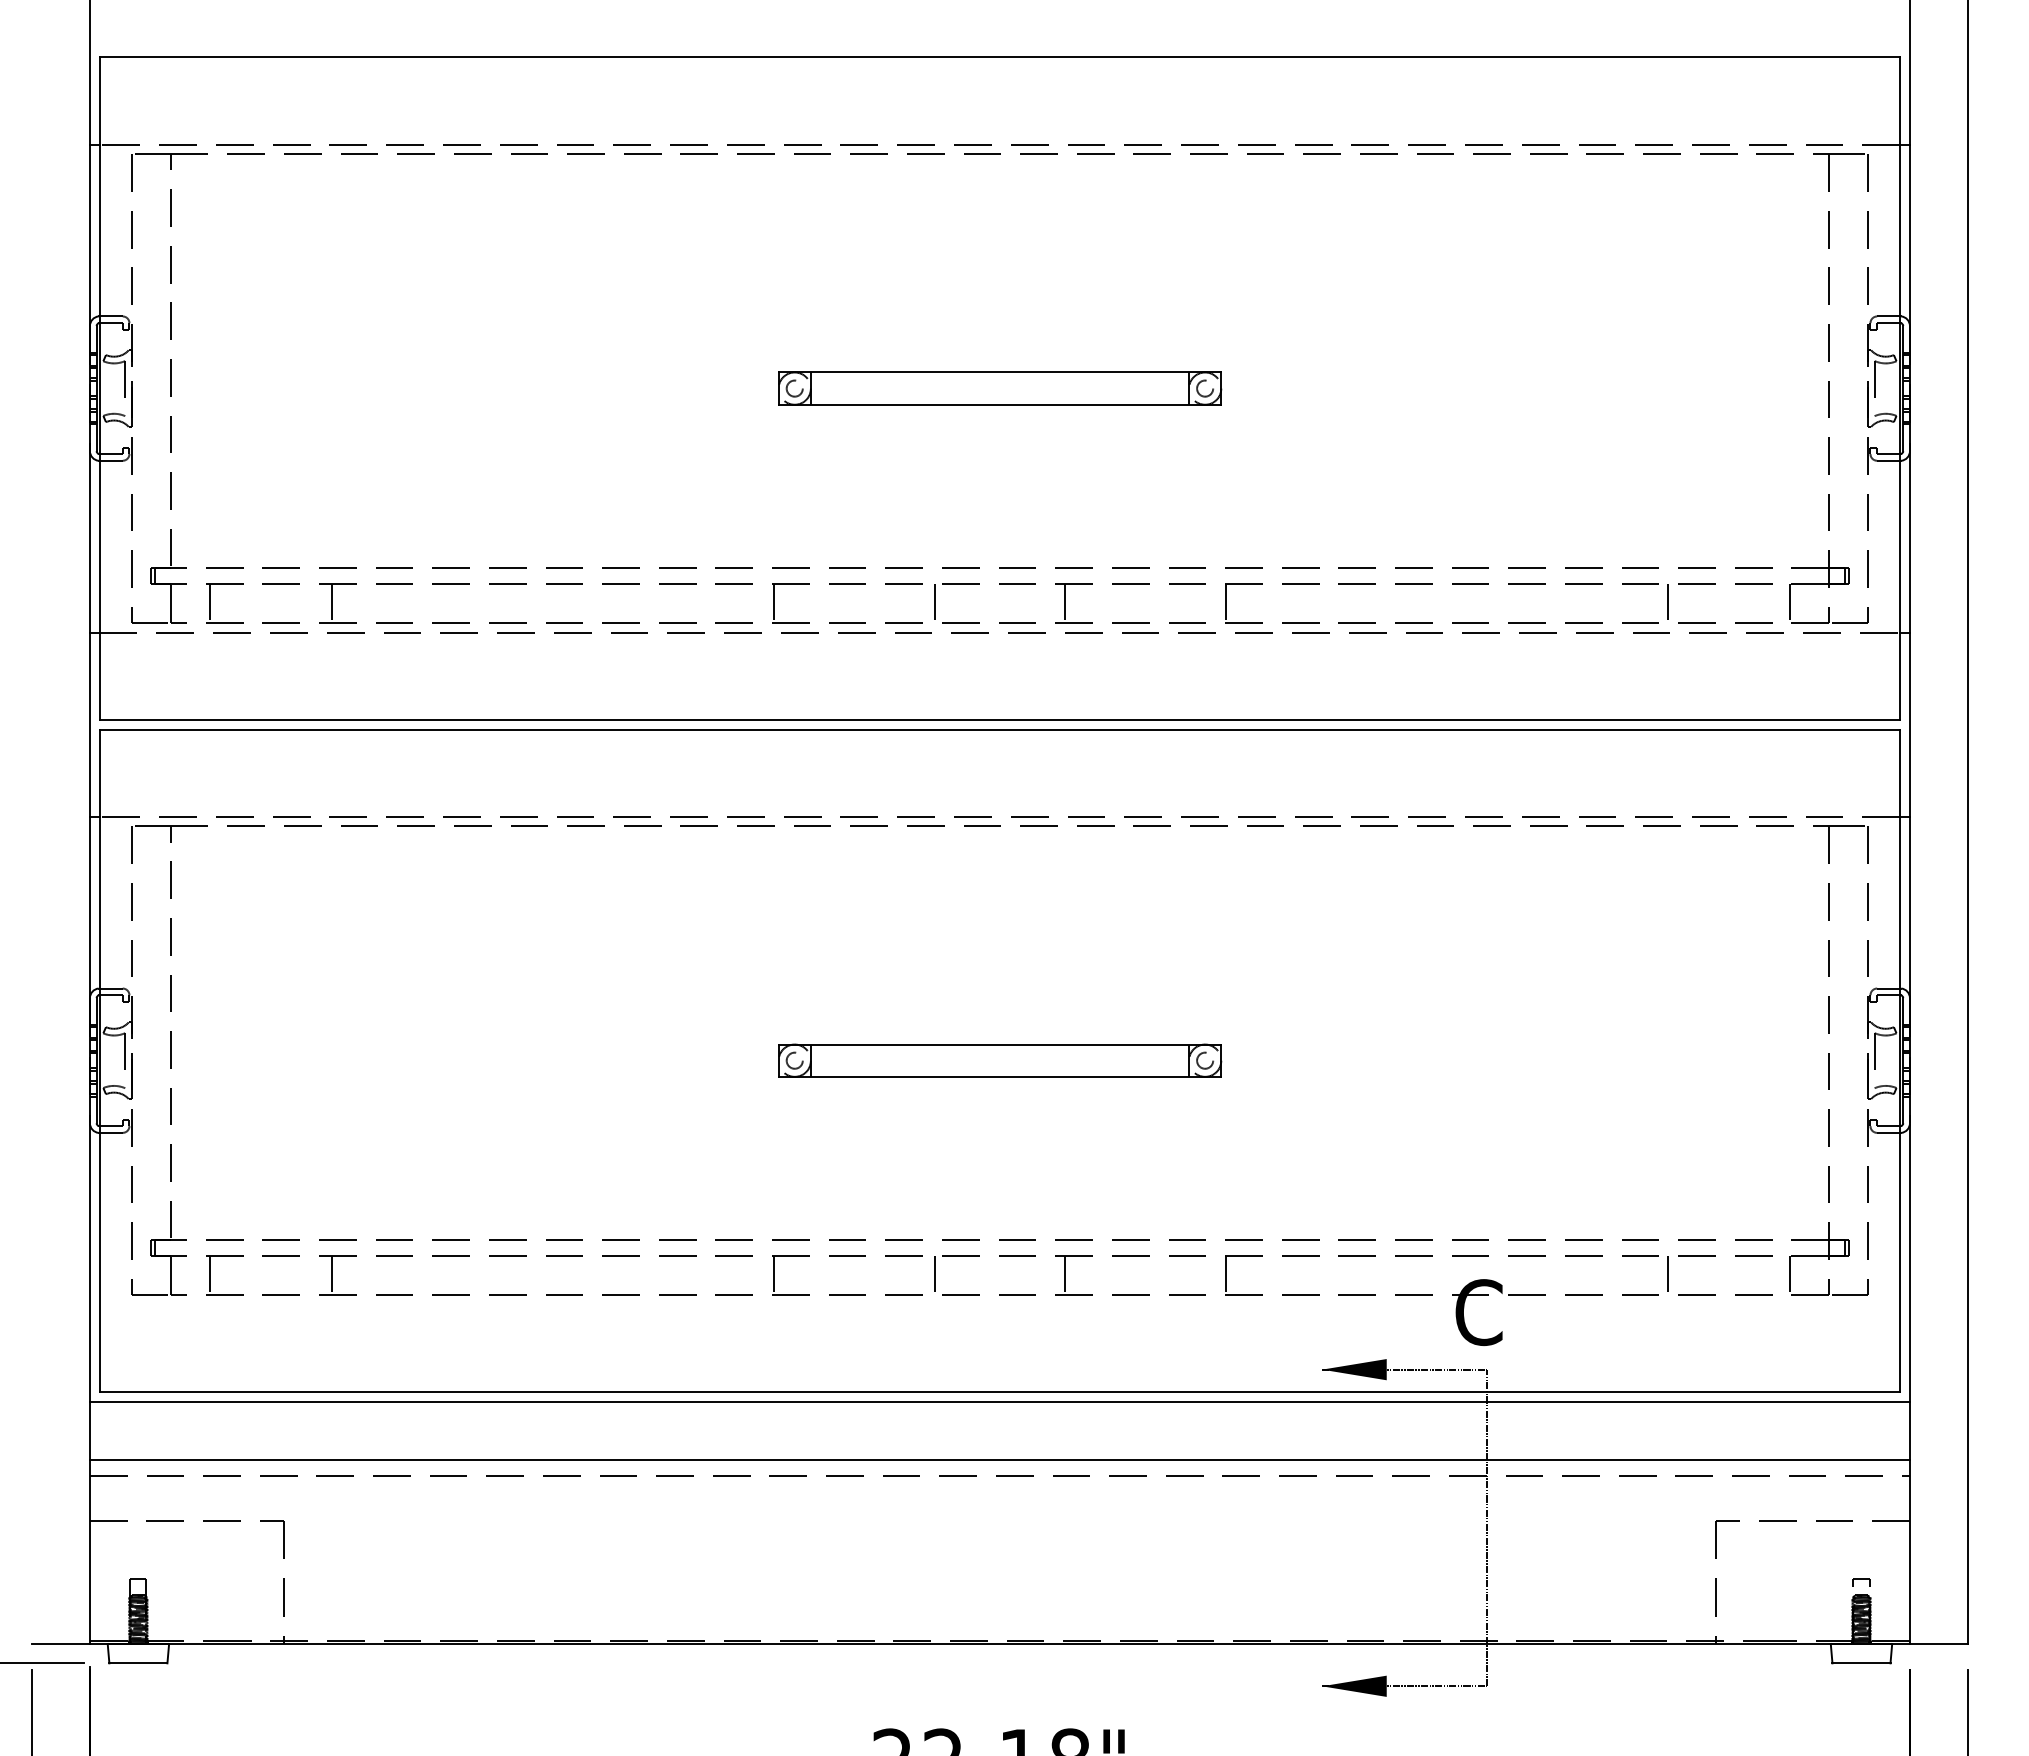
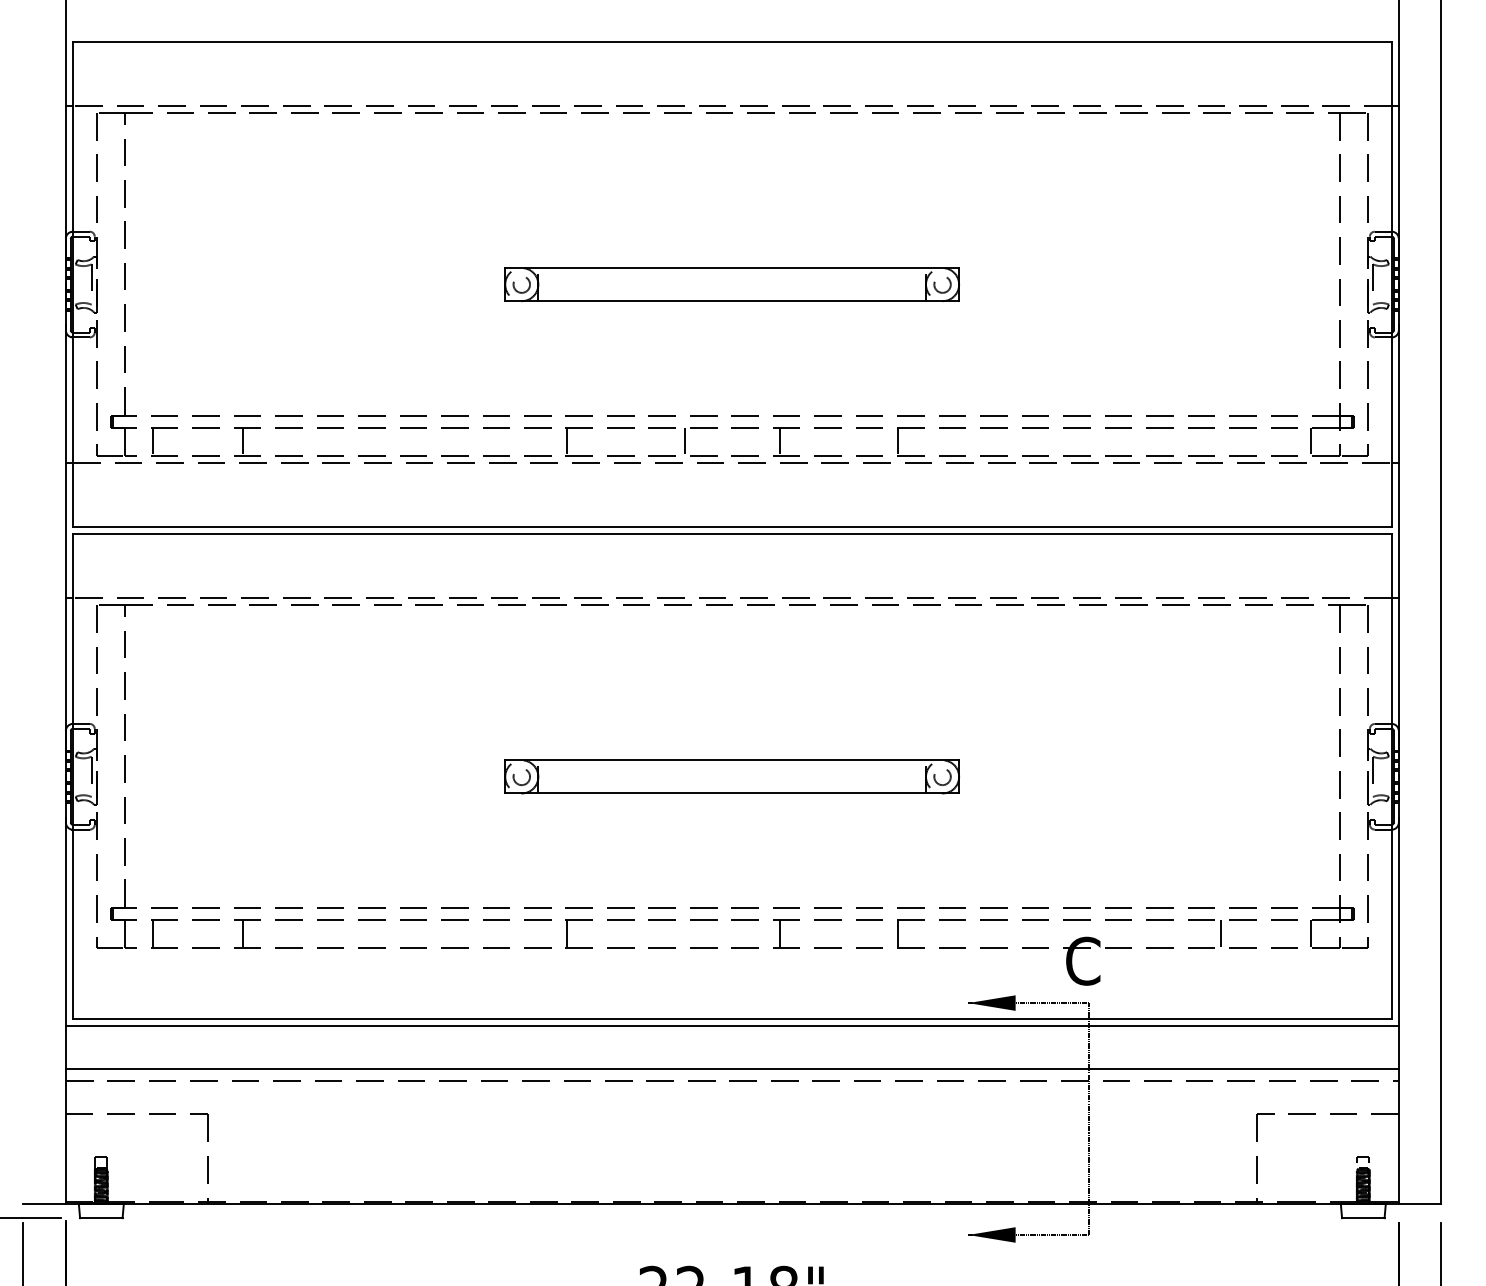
part: (1000, 388) -> (732, 284), size x1.4
line: (1667, 603) -> (1221, 441), removed
part: (1000, 1060) -> (732, 776), size x1.4
line: (935, 1275) -> (685, 934), removed

